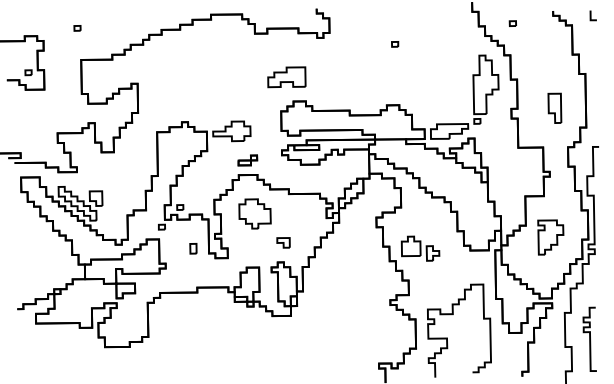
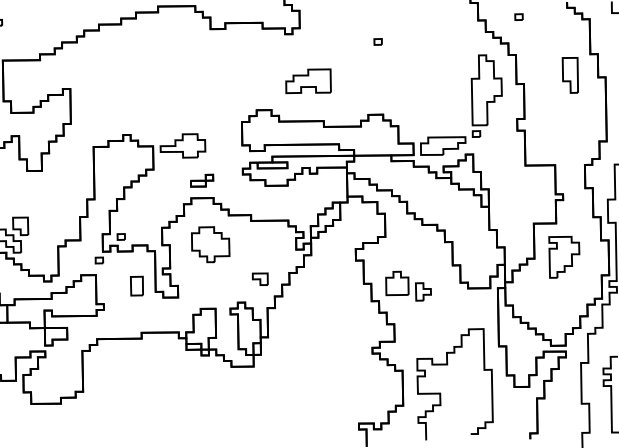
part: (286, 77) -> (308, 81), moved
part: (554, 107) -> (569, 74), moved
part: (550, 237) -> (563, 257), moved
part: (283, 242) -> (260, 278), moved
part: (193, 248) -> (137, 285), size x1.6

